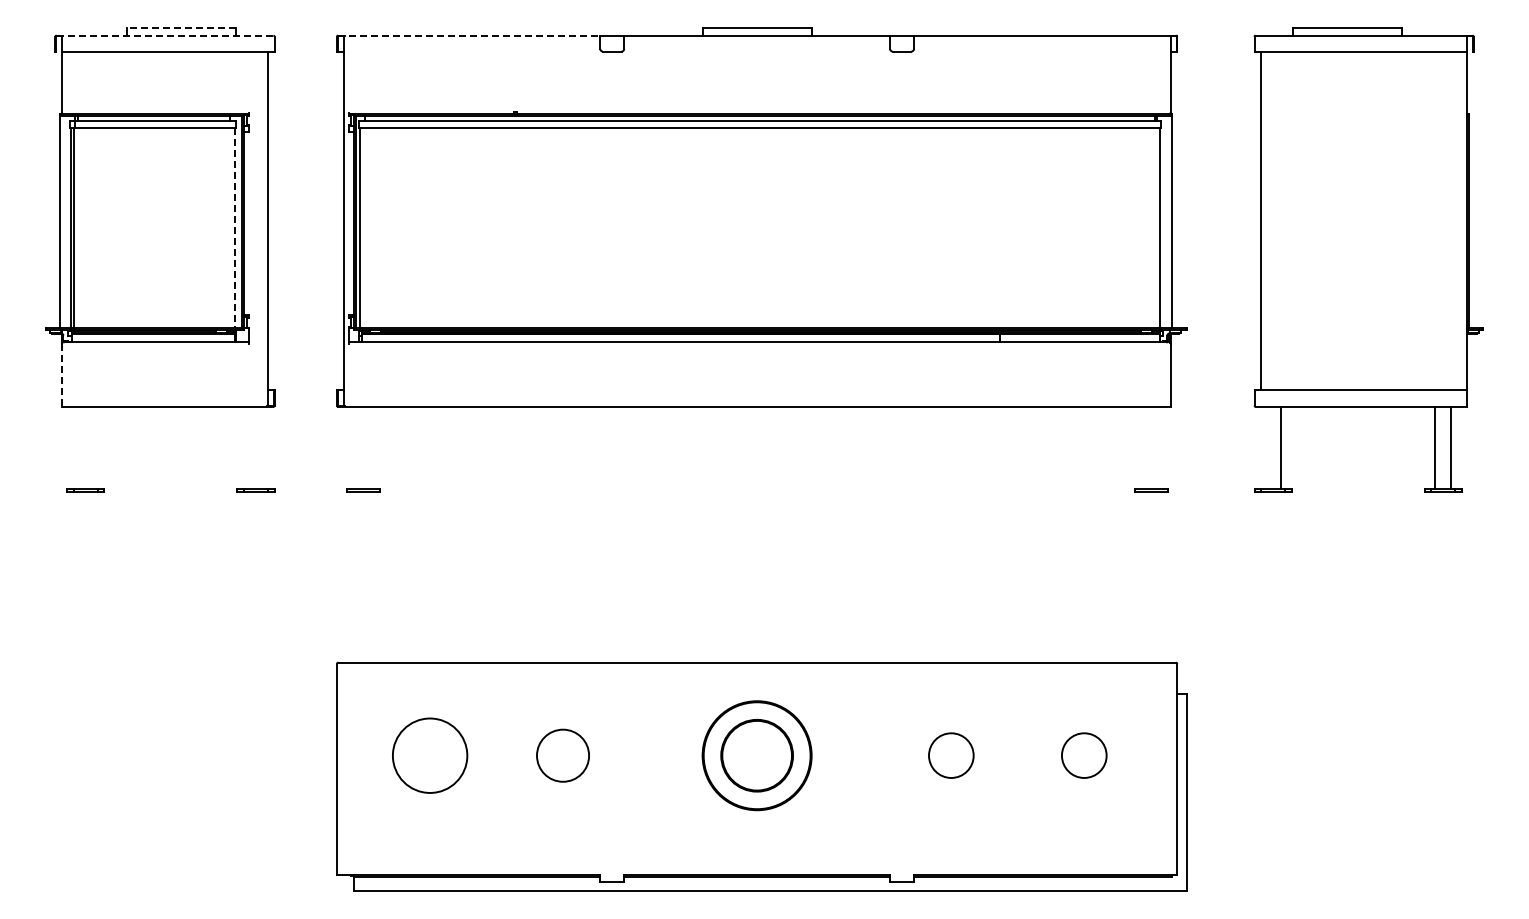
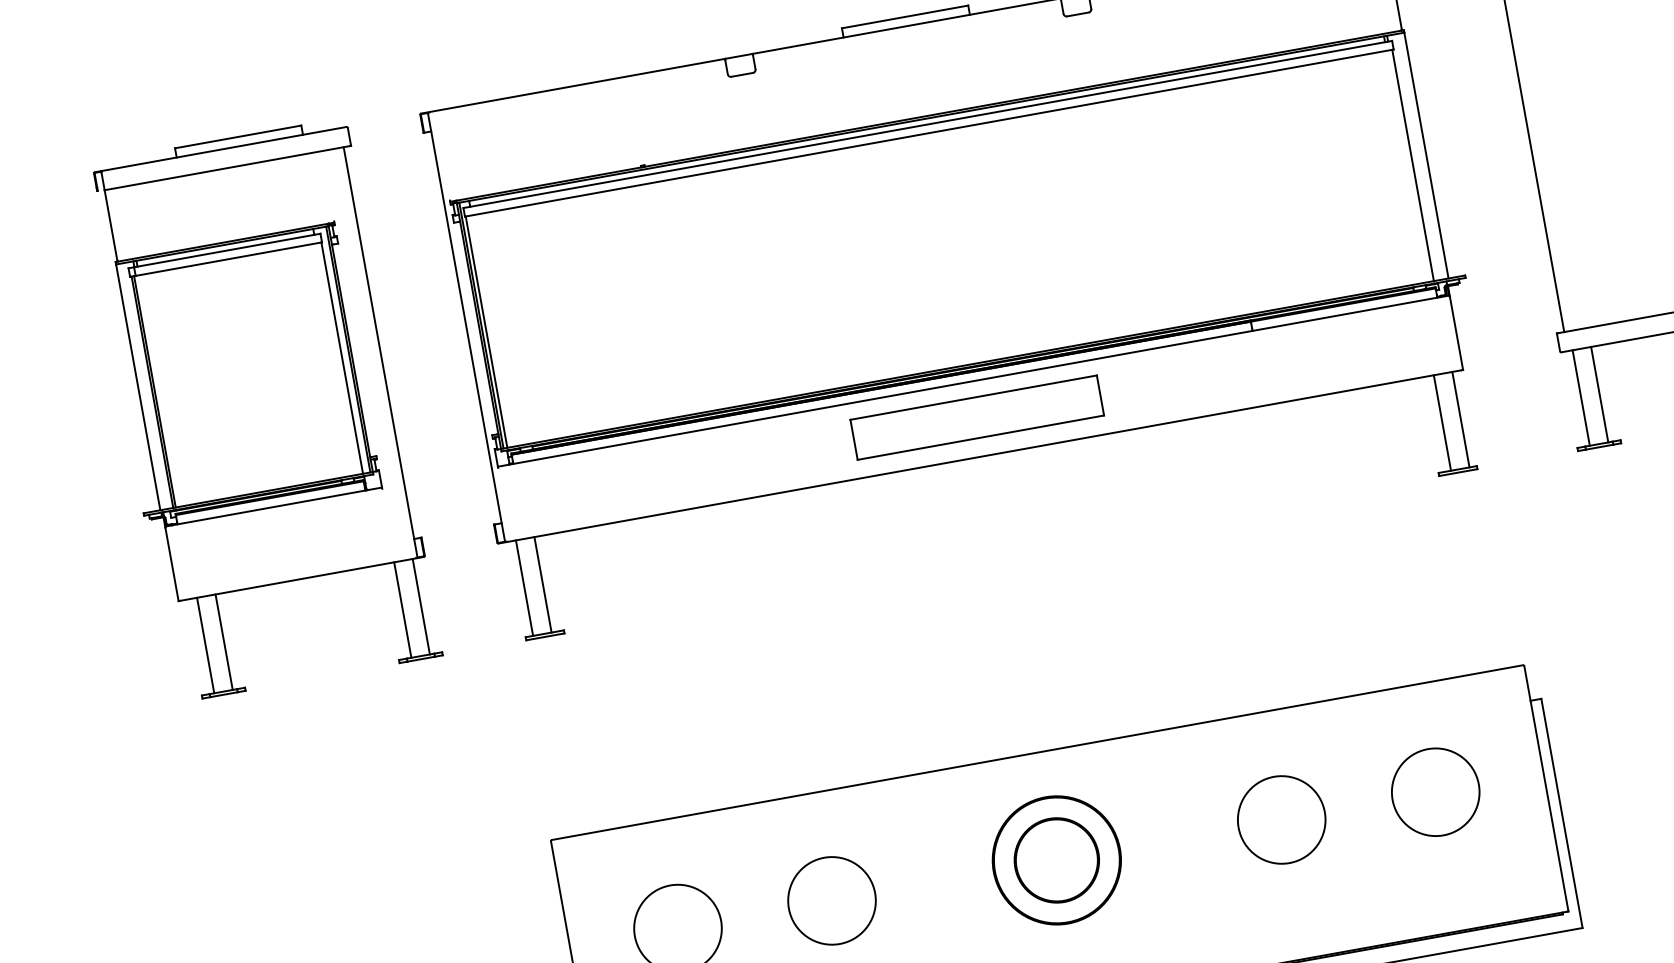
line: (181, 27) -> (238, 136), dashed -> solid
line: (167, 35) -> (223, 148), dashed -> solid
line: (469, 35) -> (573, 85), dashed -> solid
line: (235, 228) -> (342, 358), dashed -> solid
part: (757, 373) -> (977, 417), added
line: (61, 375) -> (171, 564), dashed -> solid
line: (77, 447) -> (205, 645), added
line: (93, 447) -> (223, 641), added
line: (247, 447) -> (402, 609), added
line: (263, 447) -> (420, 606), added
line: (353, 447) -> (525, 587), added
line: (368, 447) -> (542, 584), added
line: (1145, 447) -> (1442, 422), added
line: (1161, 447) -> (1461, 419), added
line: (1265, 447) -> (1581, 397), added
circle: (562, 755) -> (831, 900), size x1.43
circle: (951, 755) -> (1281, 819), size x1.67
circle: (1084, 755) -> (1436, 791), size x1.67

